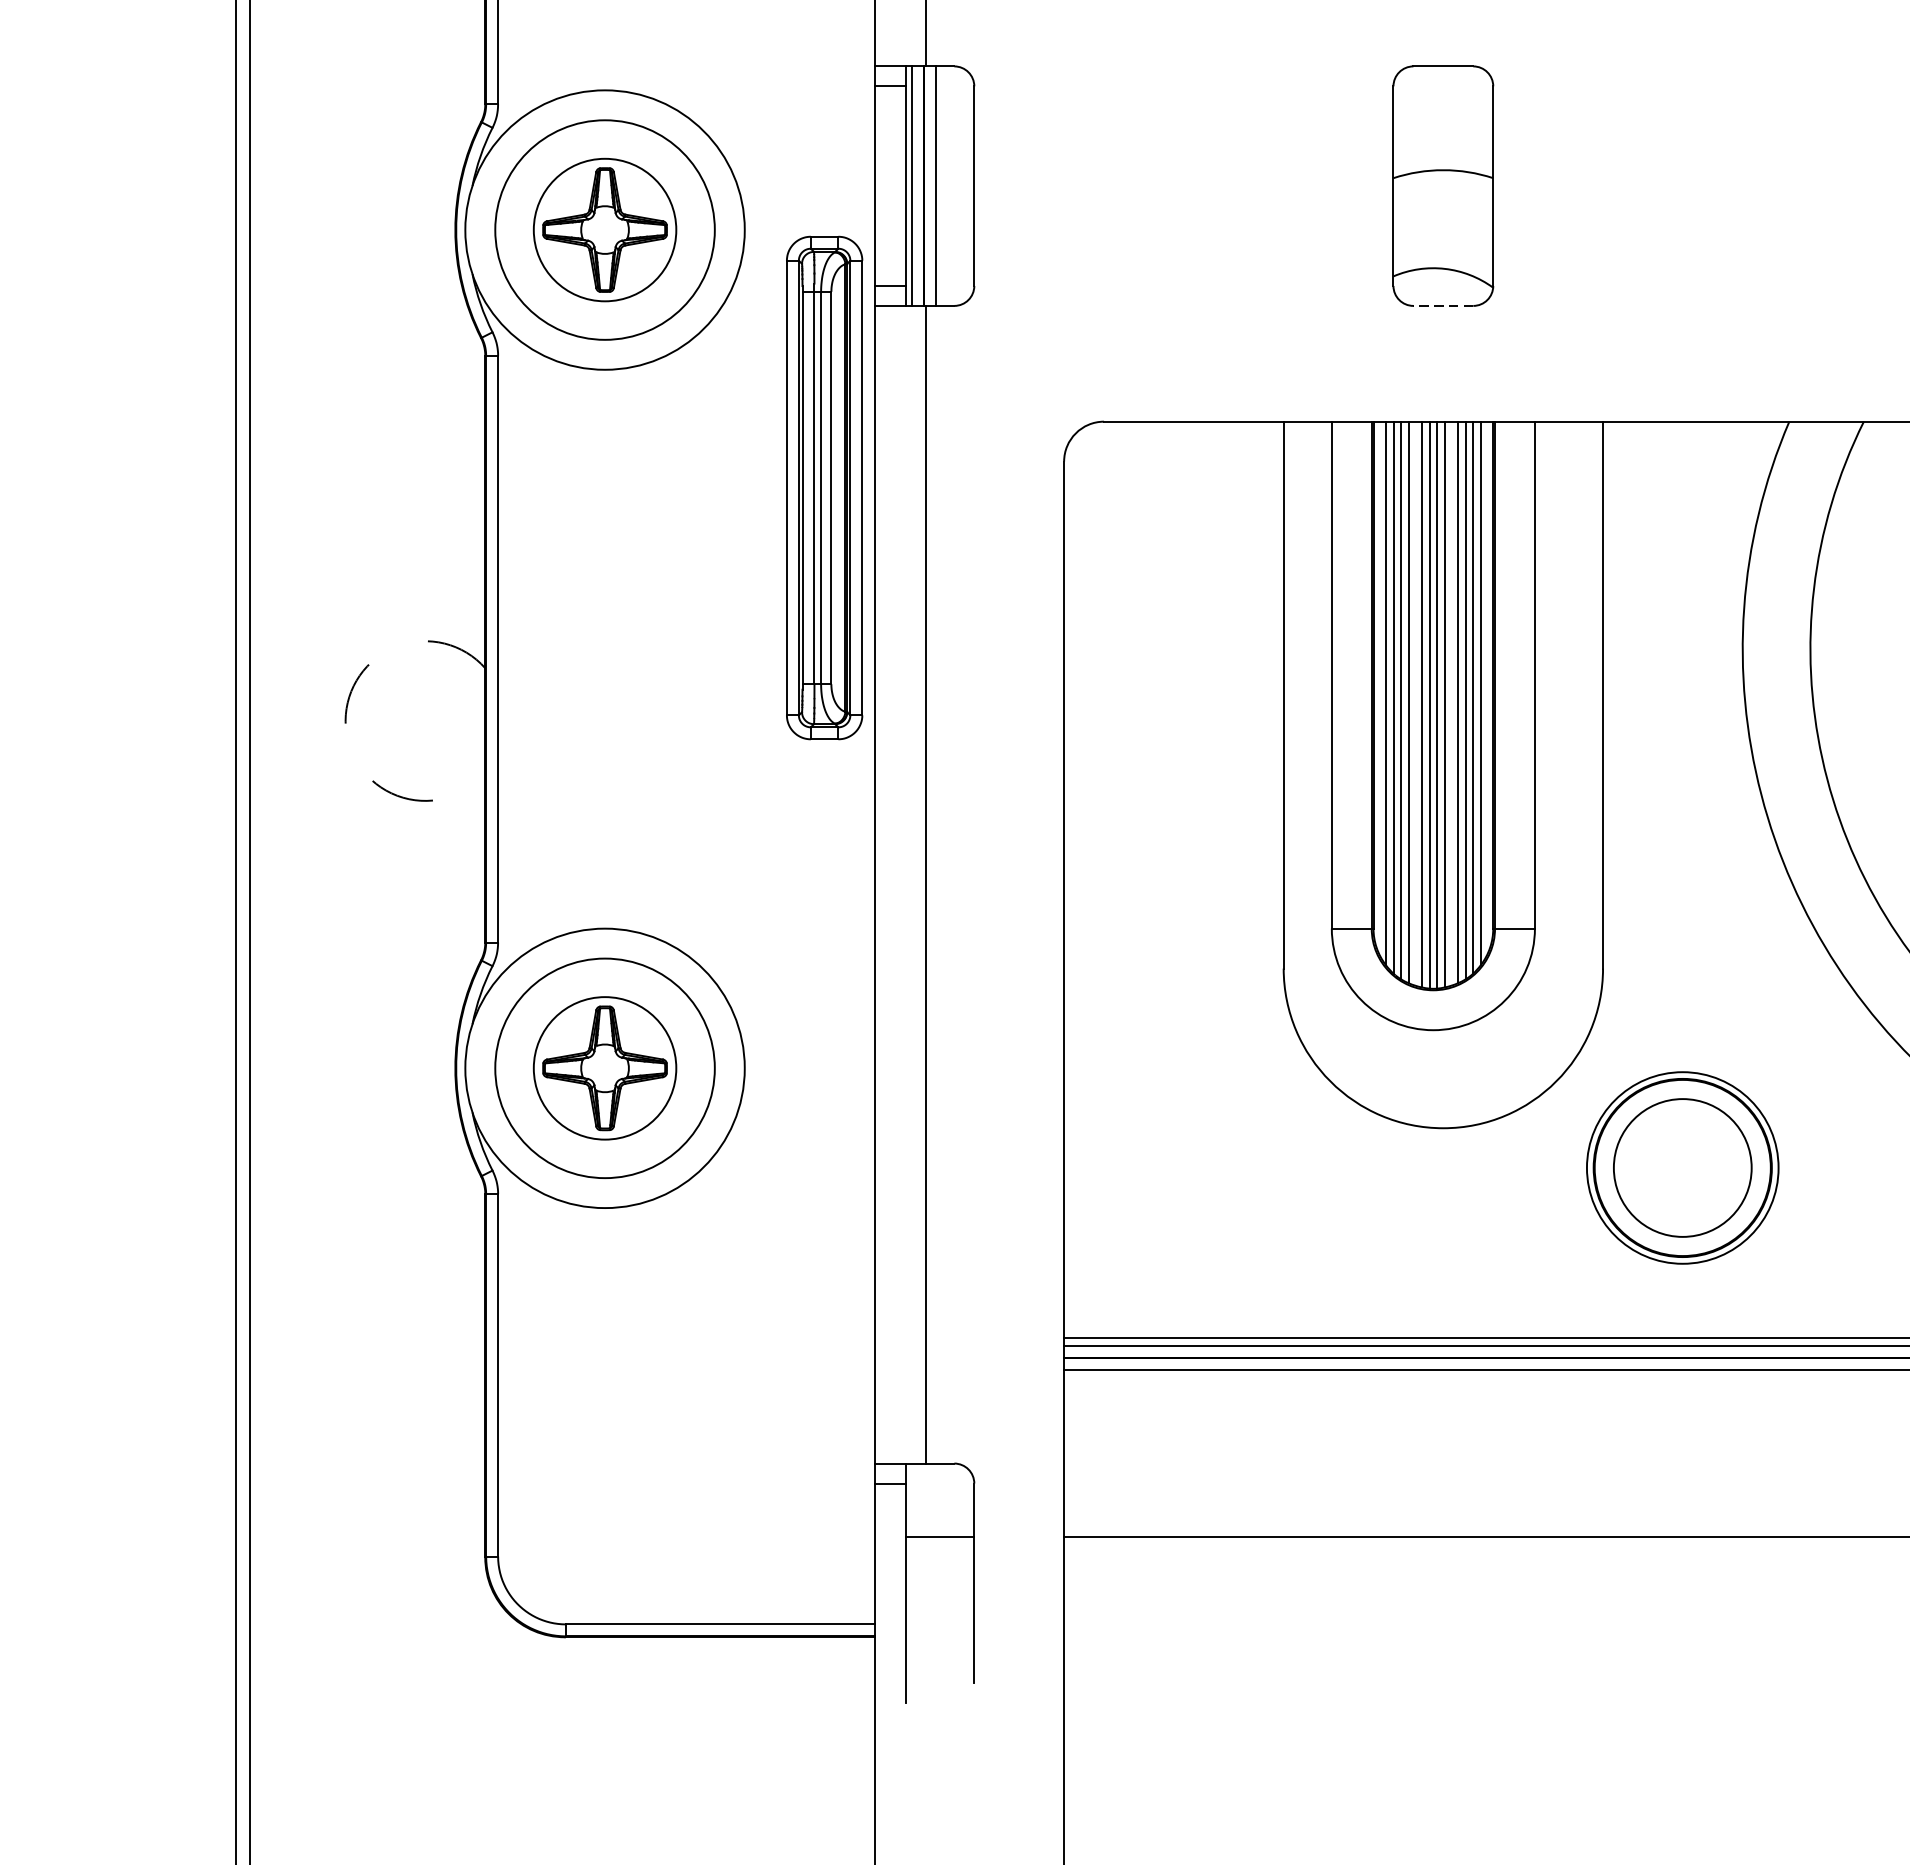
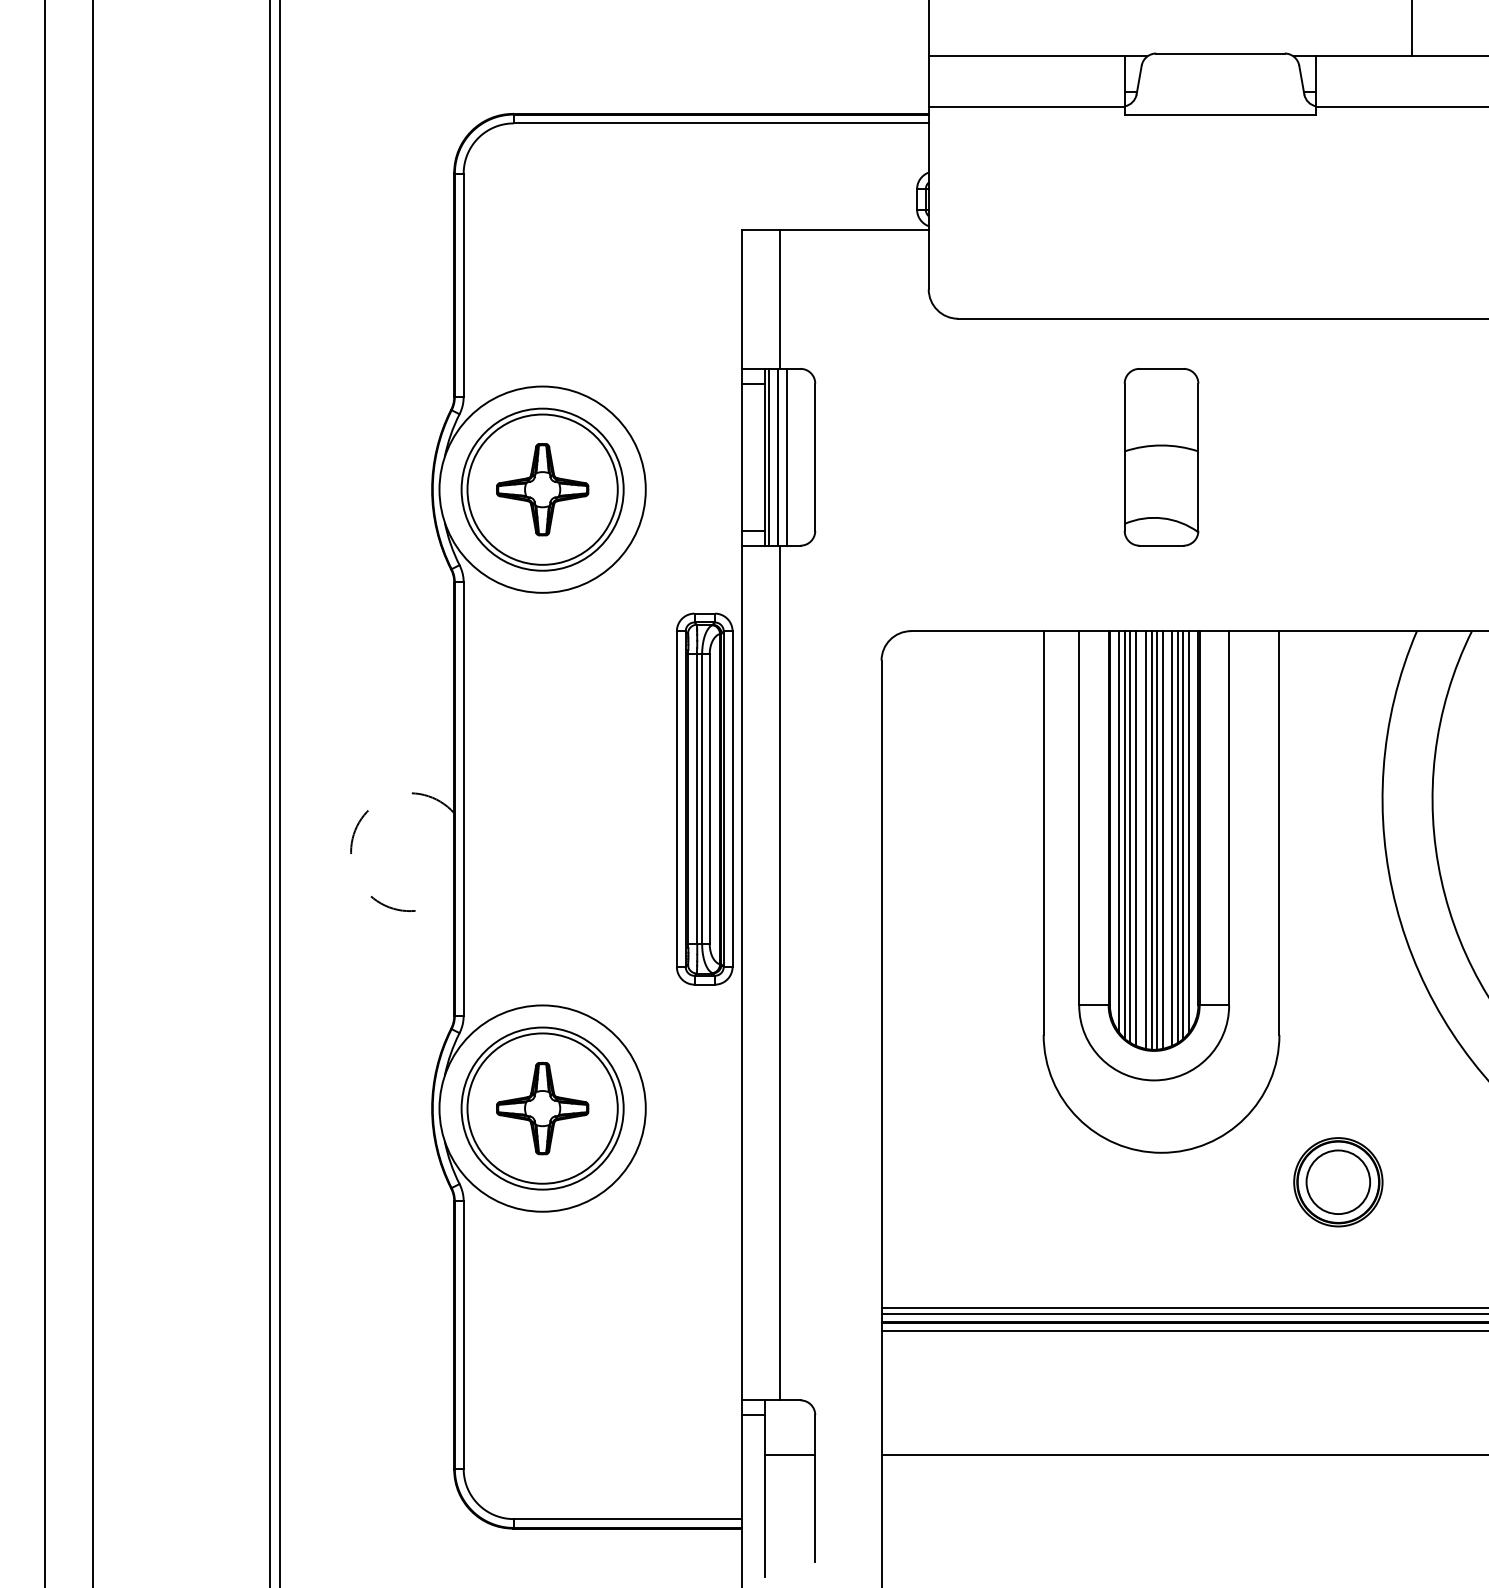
circle: (604, 229) -> (542, 489), size x1.43
line: (1443, 305) -> (1161, 545), dashed -> solid
part: (824, 487) -> (704, 798), moved
circle: (604, 1068) -> (542, 1108), size x1.43
part: (1683, 1168) -> (1338, 1182), size x0.62

